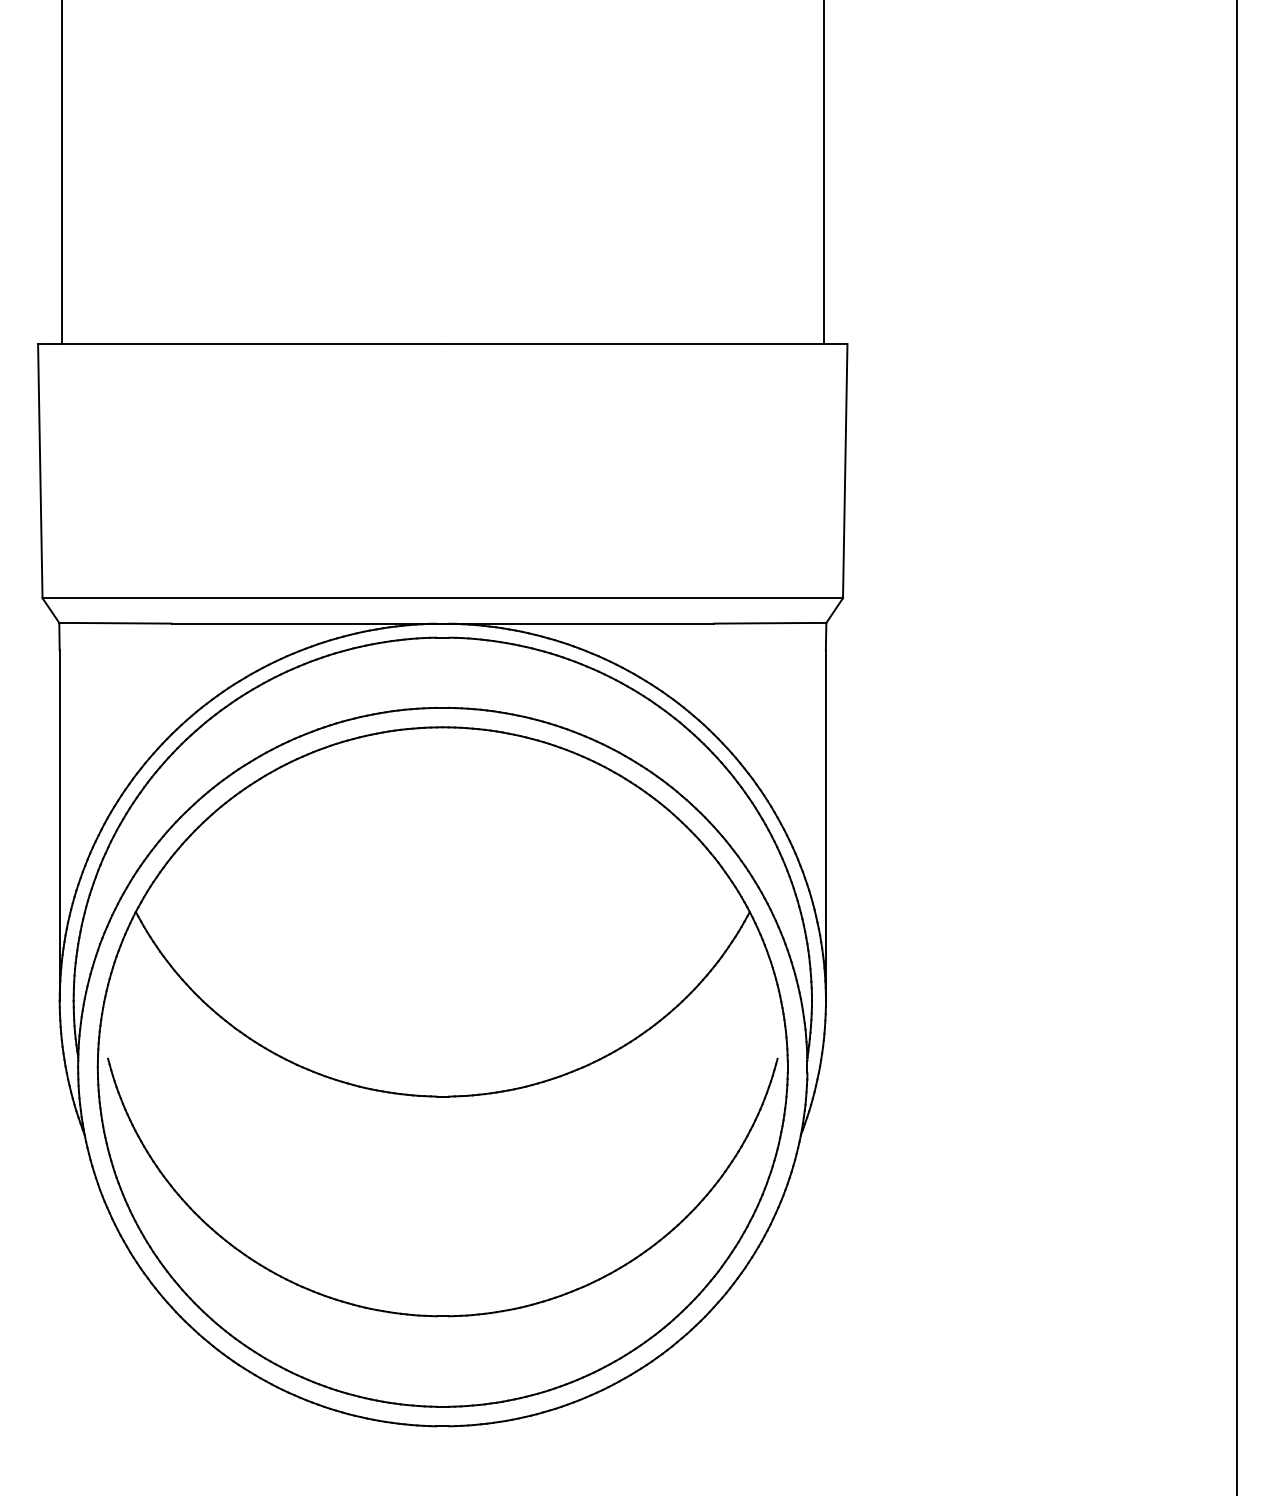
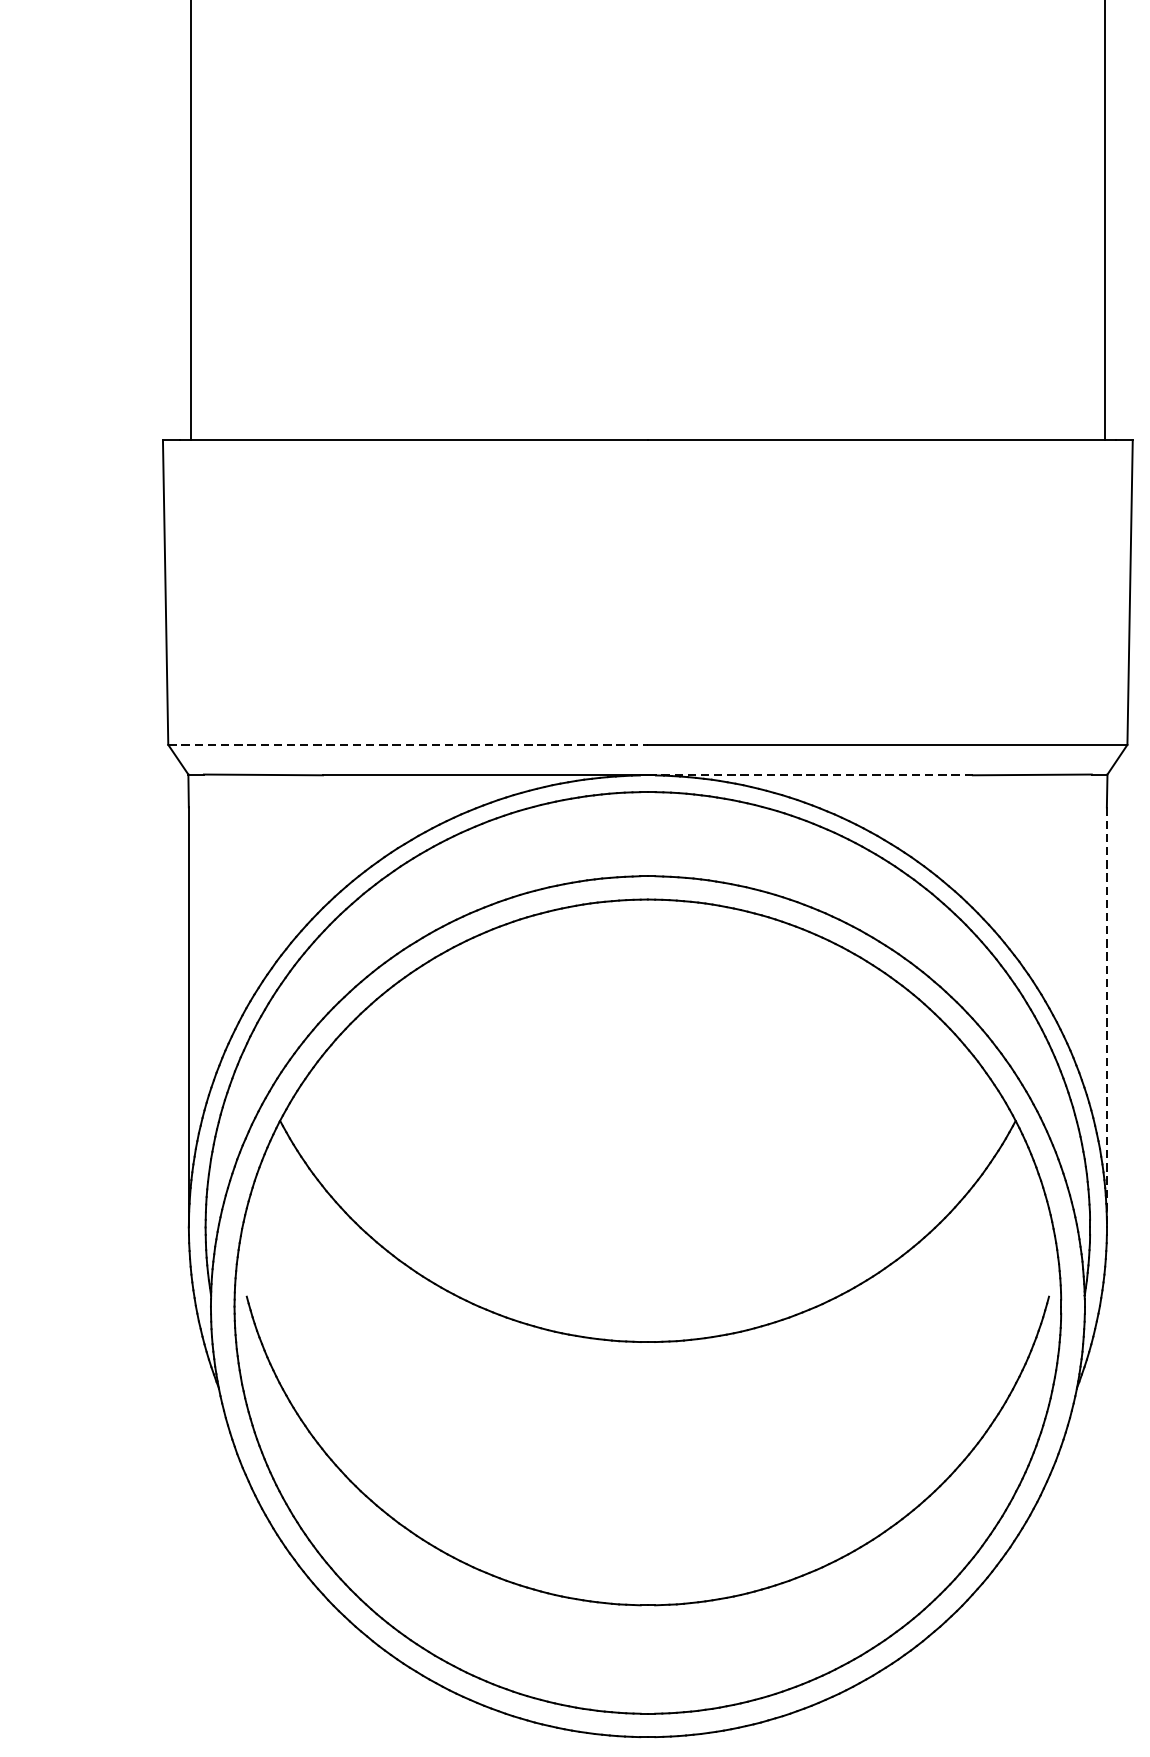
line: (243, 598) -> (409, 745), solid -> dashed
line: (578, 623) -> (810, 775), solid -> dashed
line: (825, 826) -> (1106, 1018), solid -> dashed

